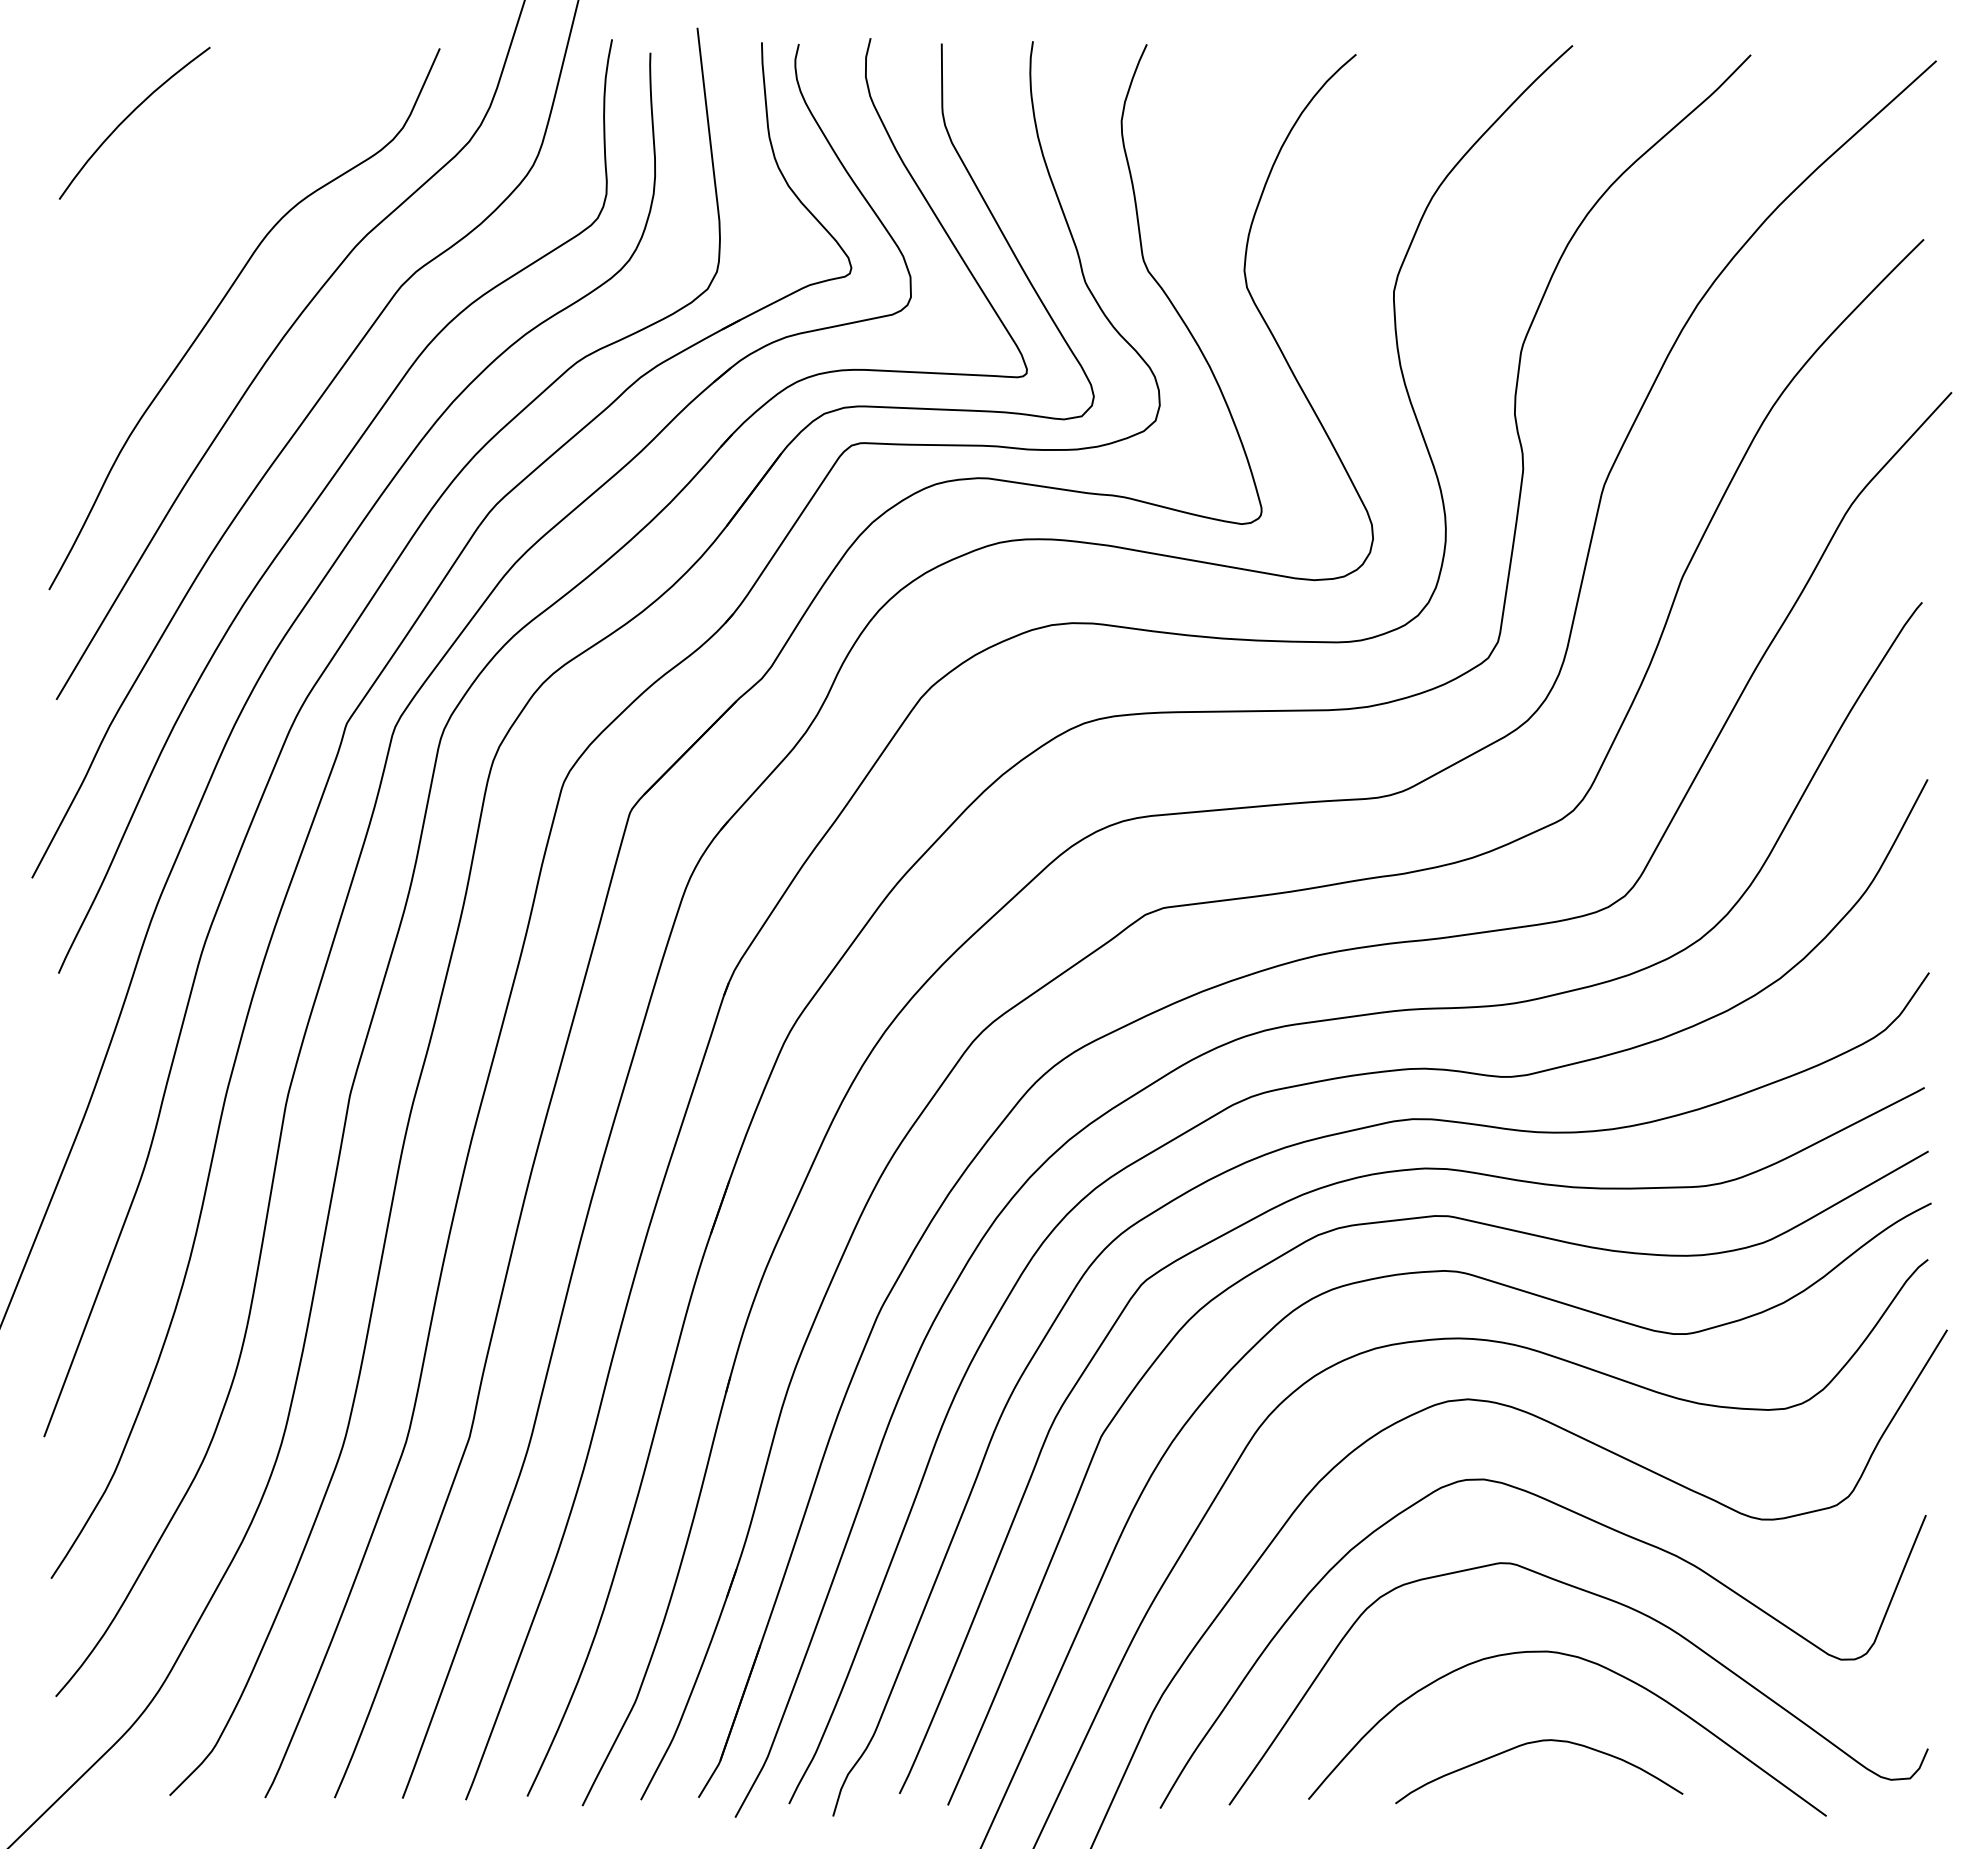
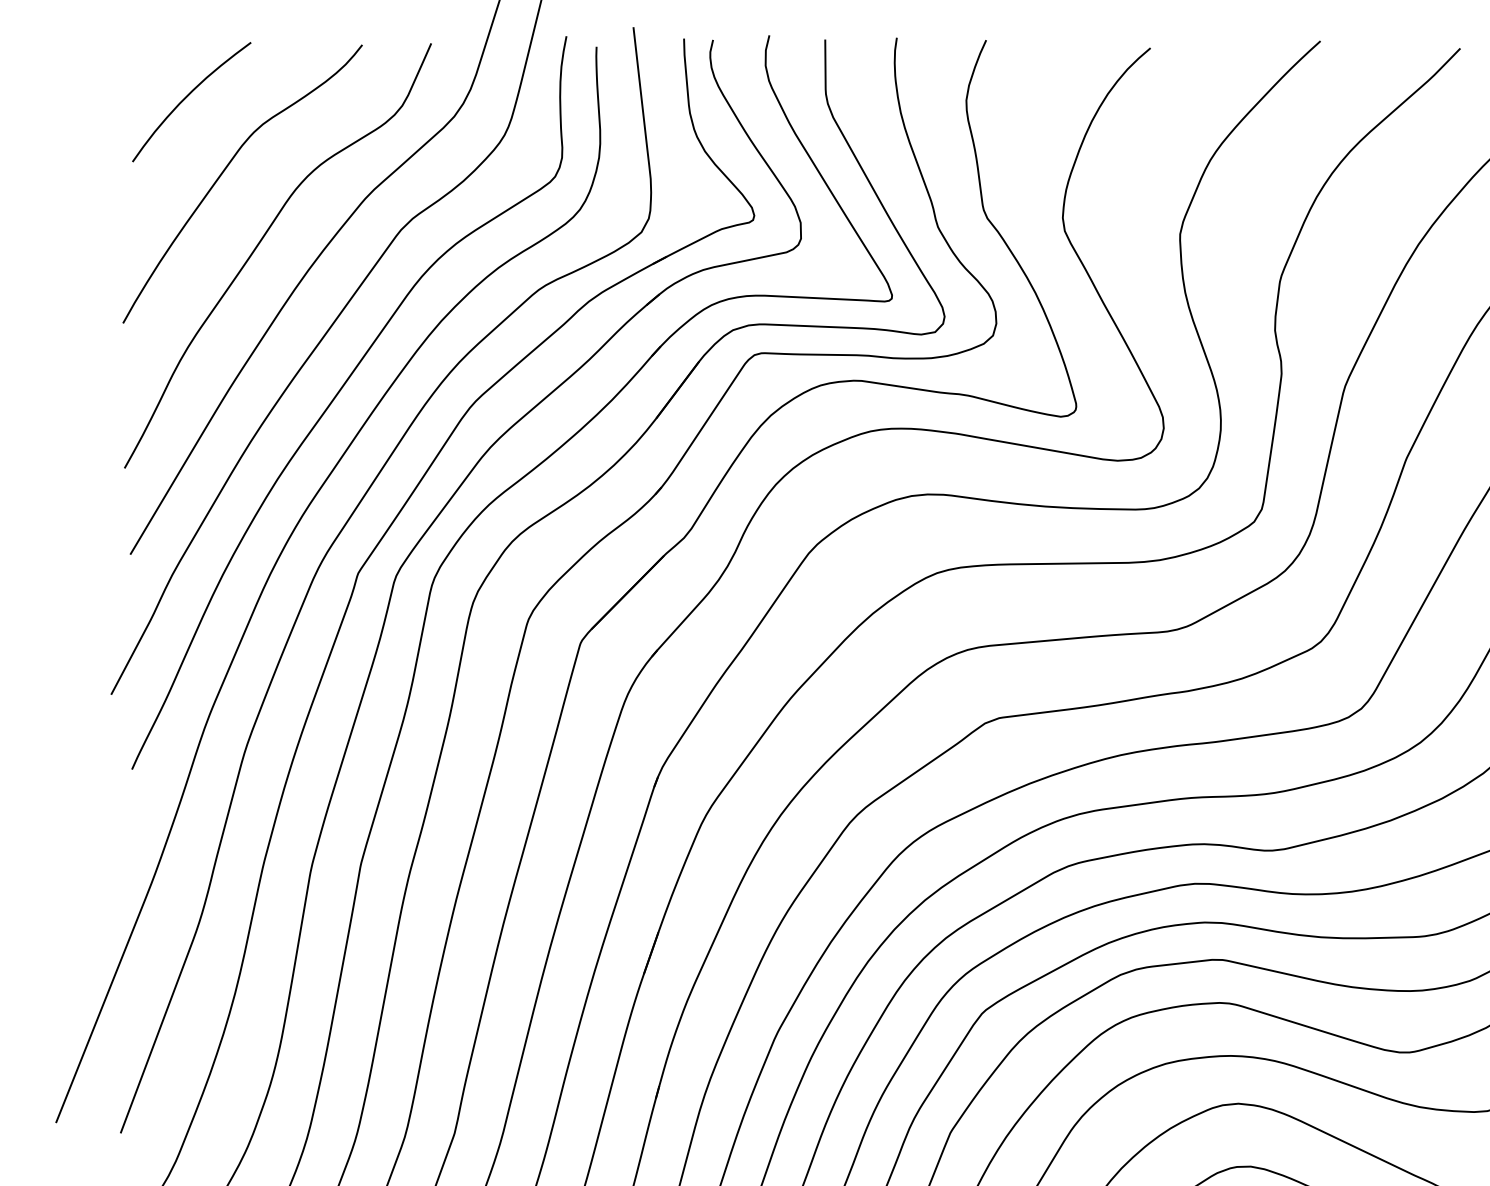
curve: (176, 211) -> (224, 171), added

